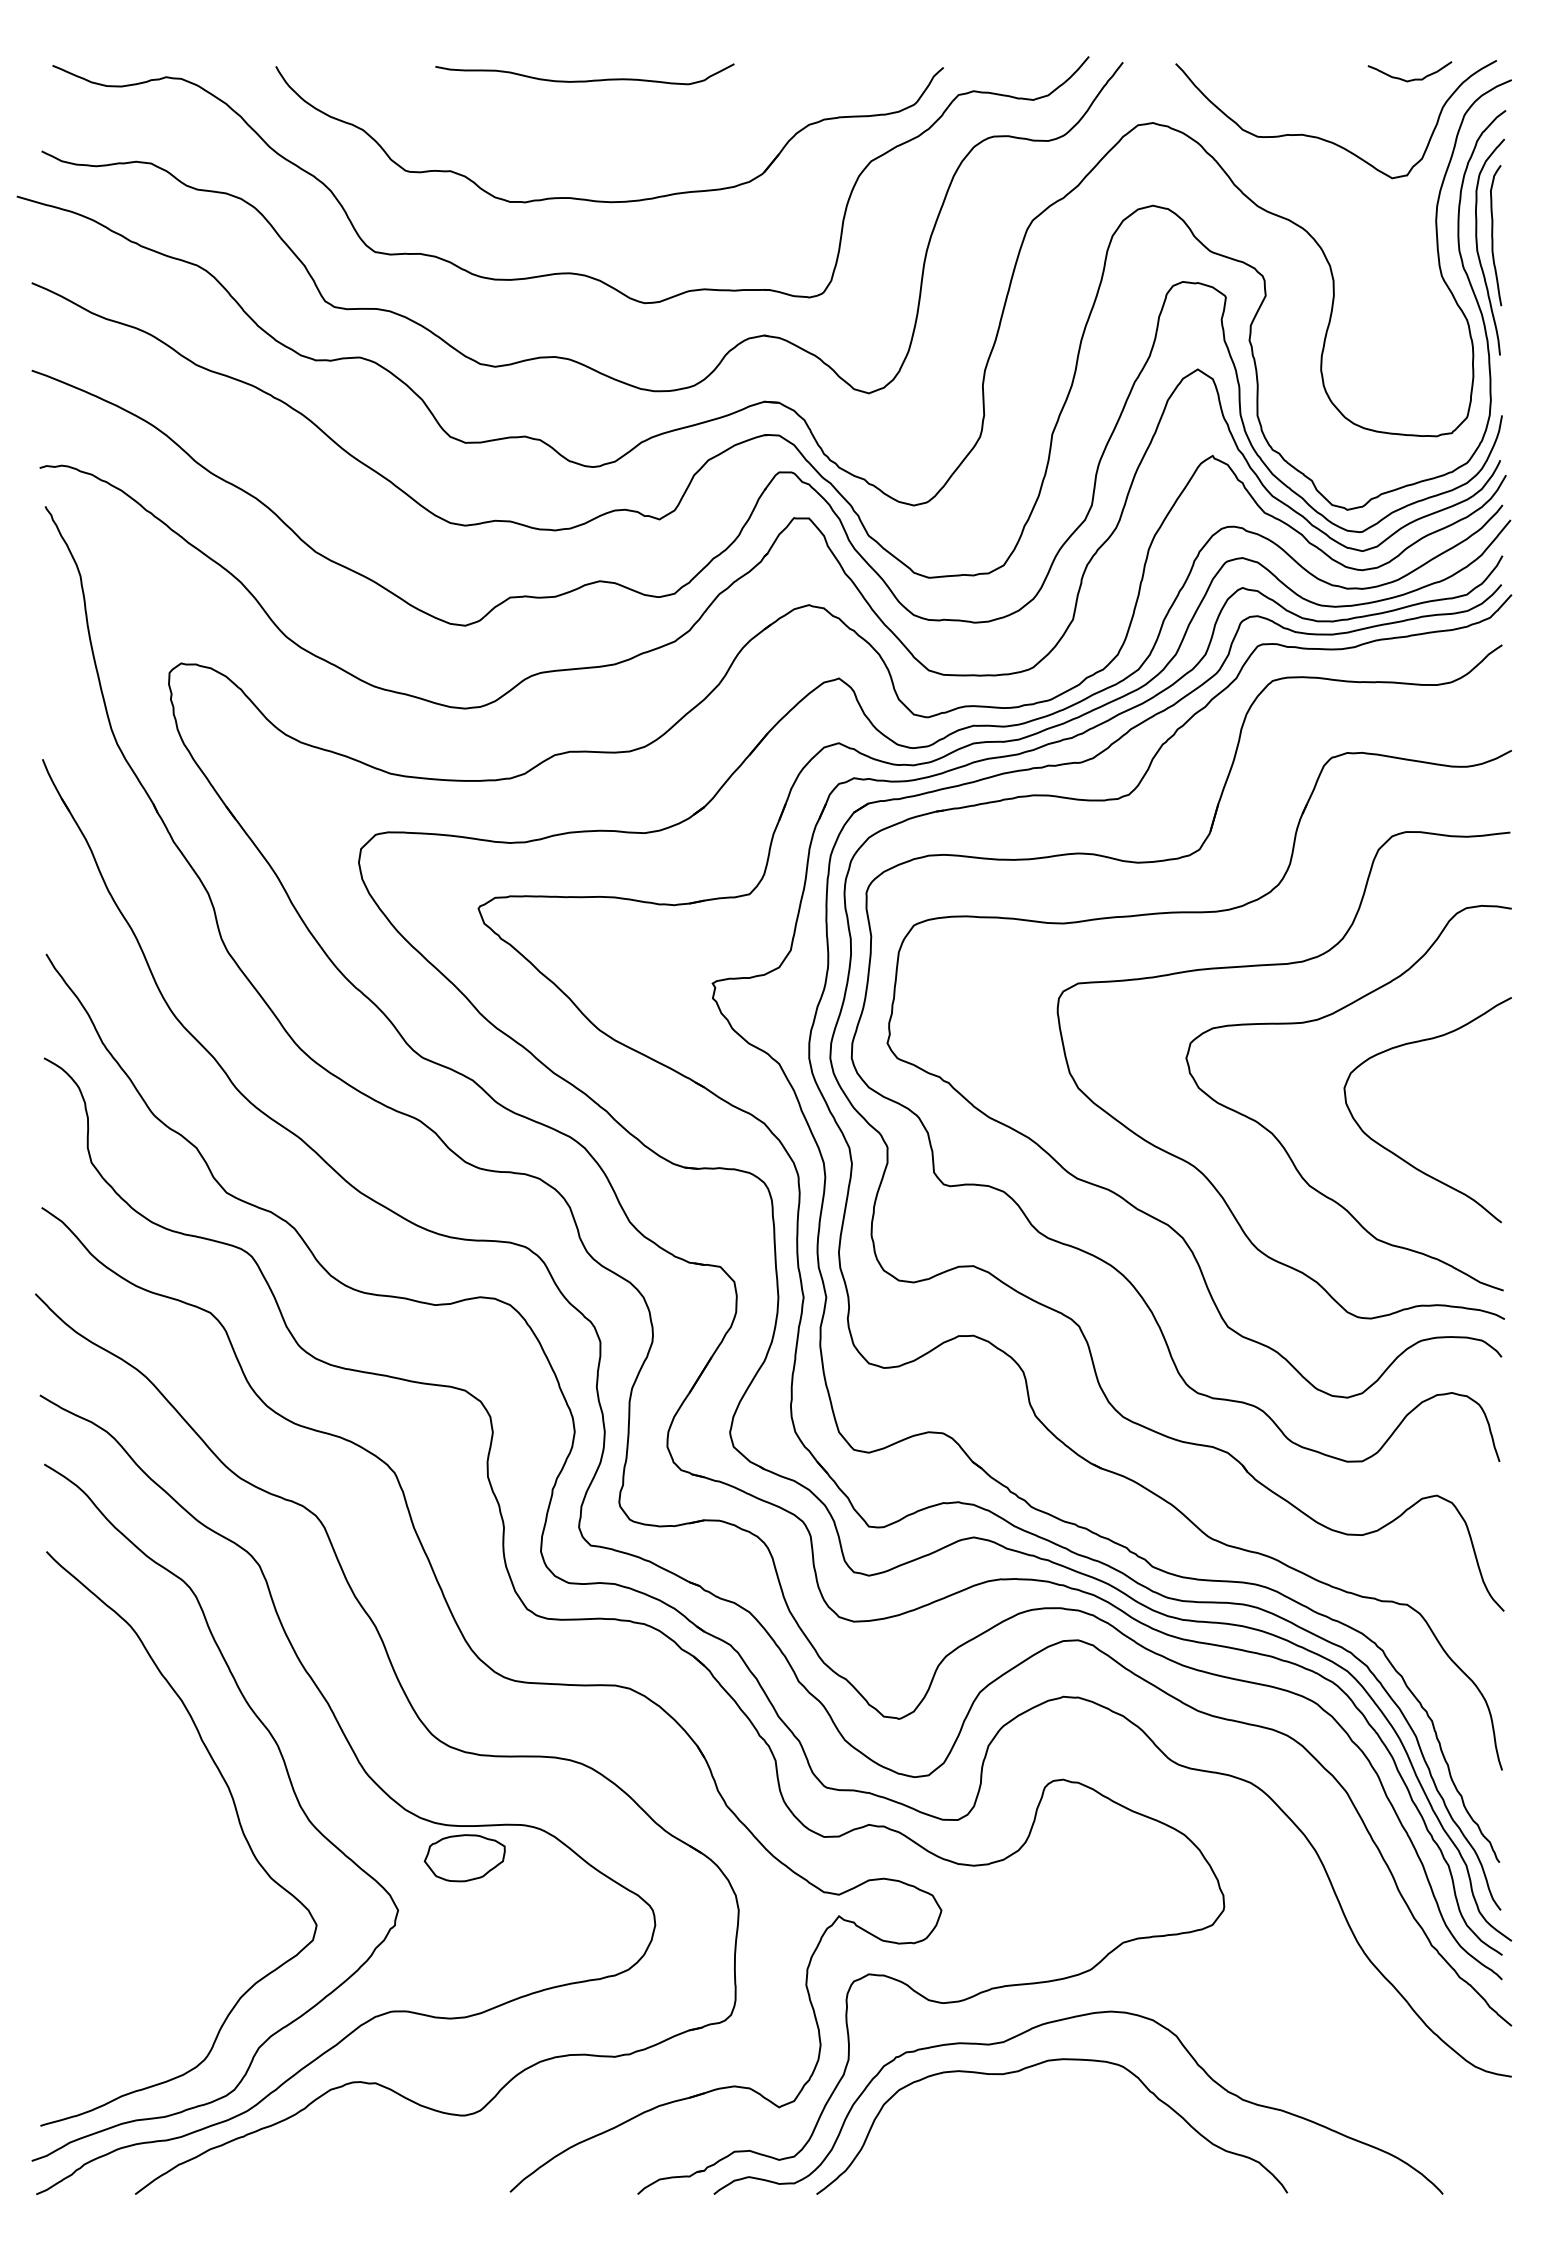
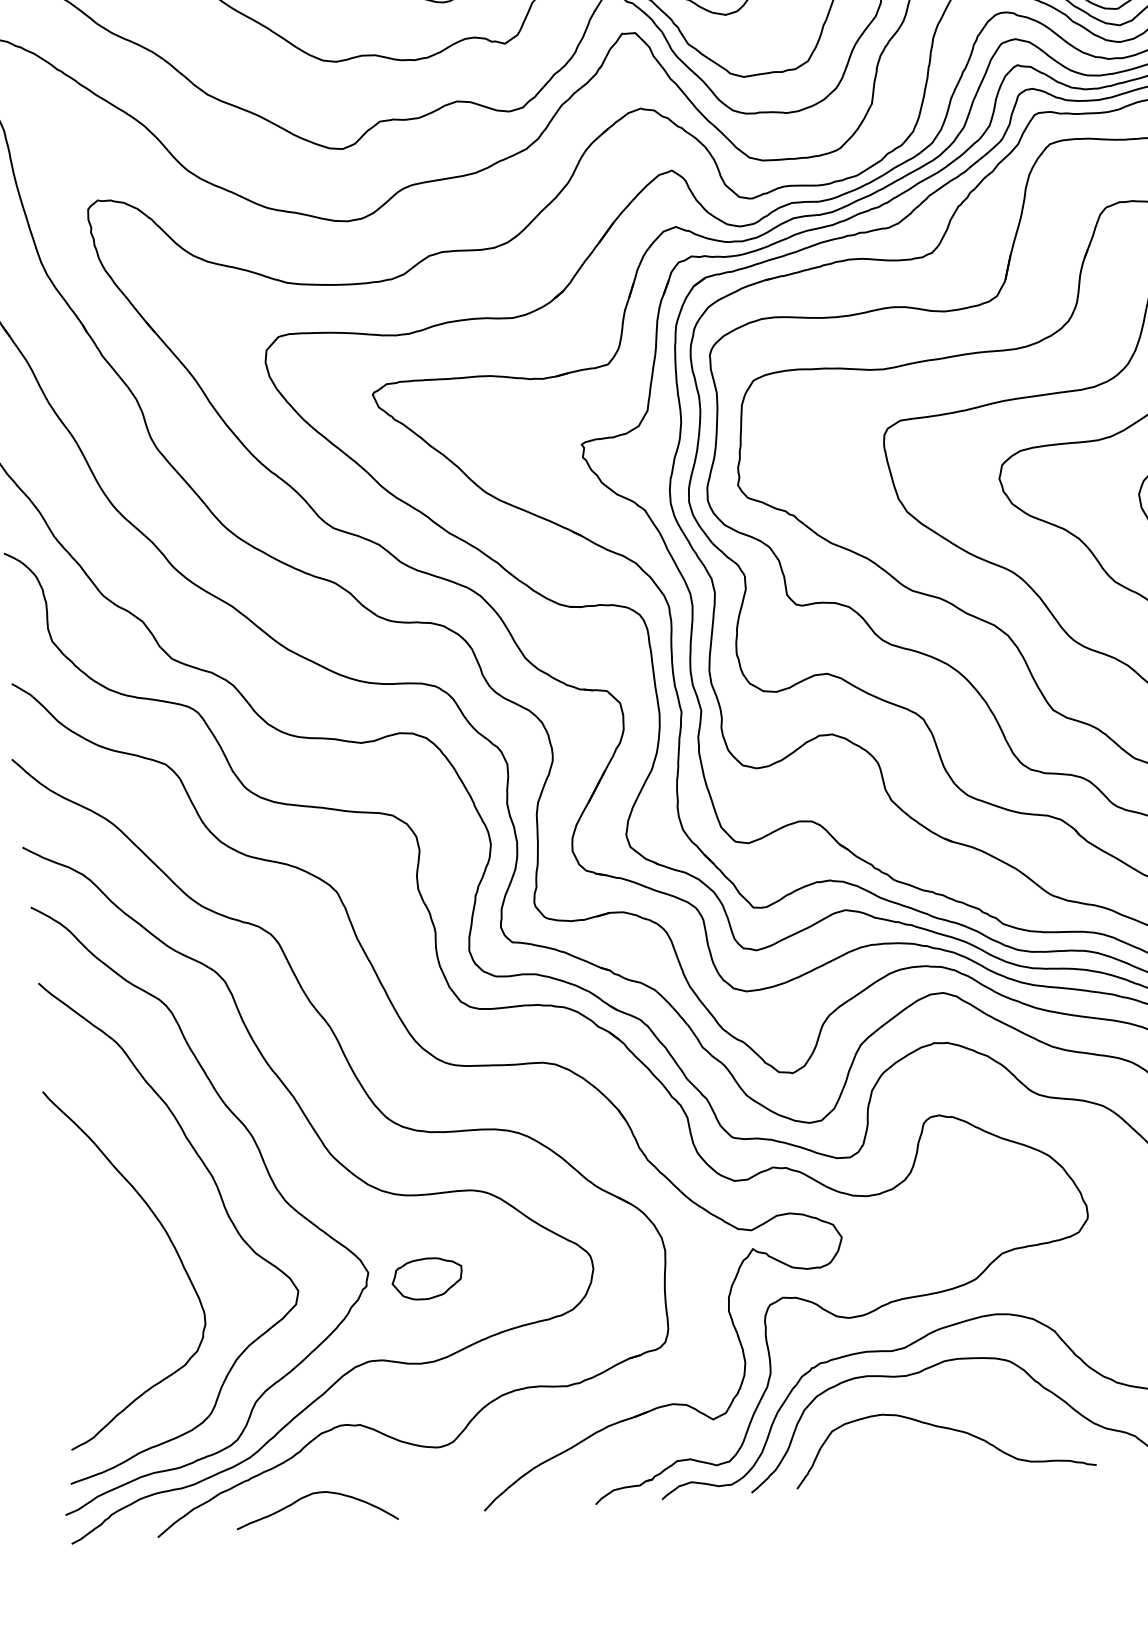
curve: (174, 1857) -> (170, 1241), added
part: (464, 1858) -> (426, 1279), moved
curve: (1044, 2138) -> (946, 1429), added
curve: (313, 2159) -> (310, 1495), added

